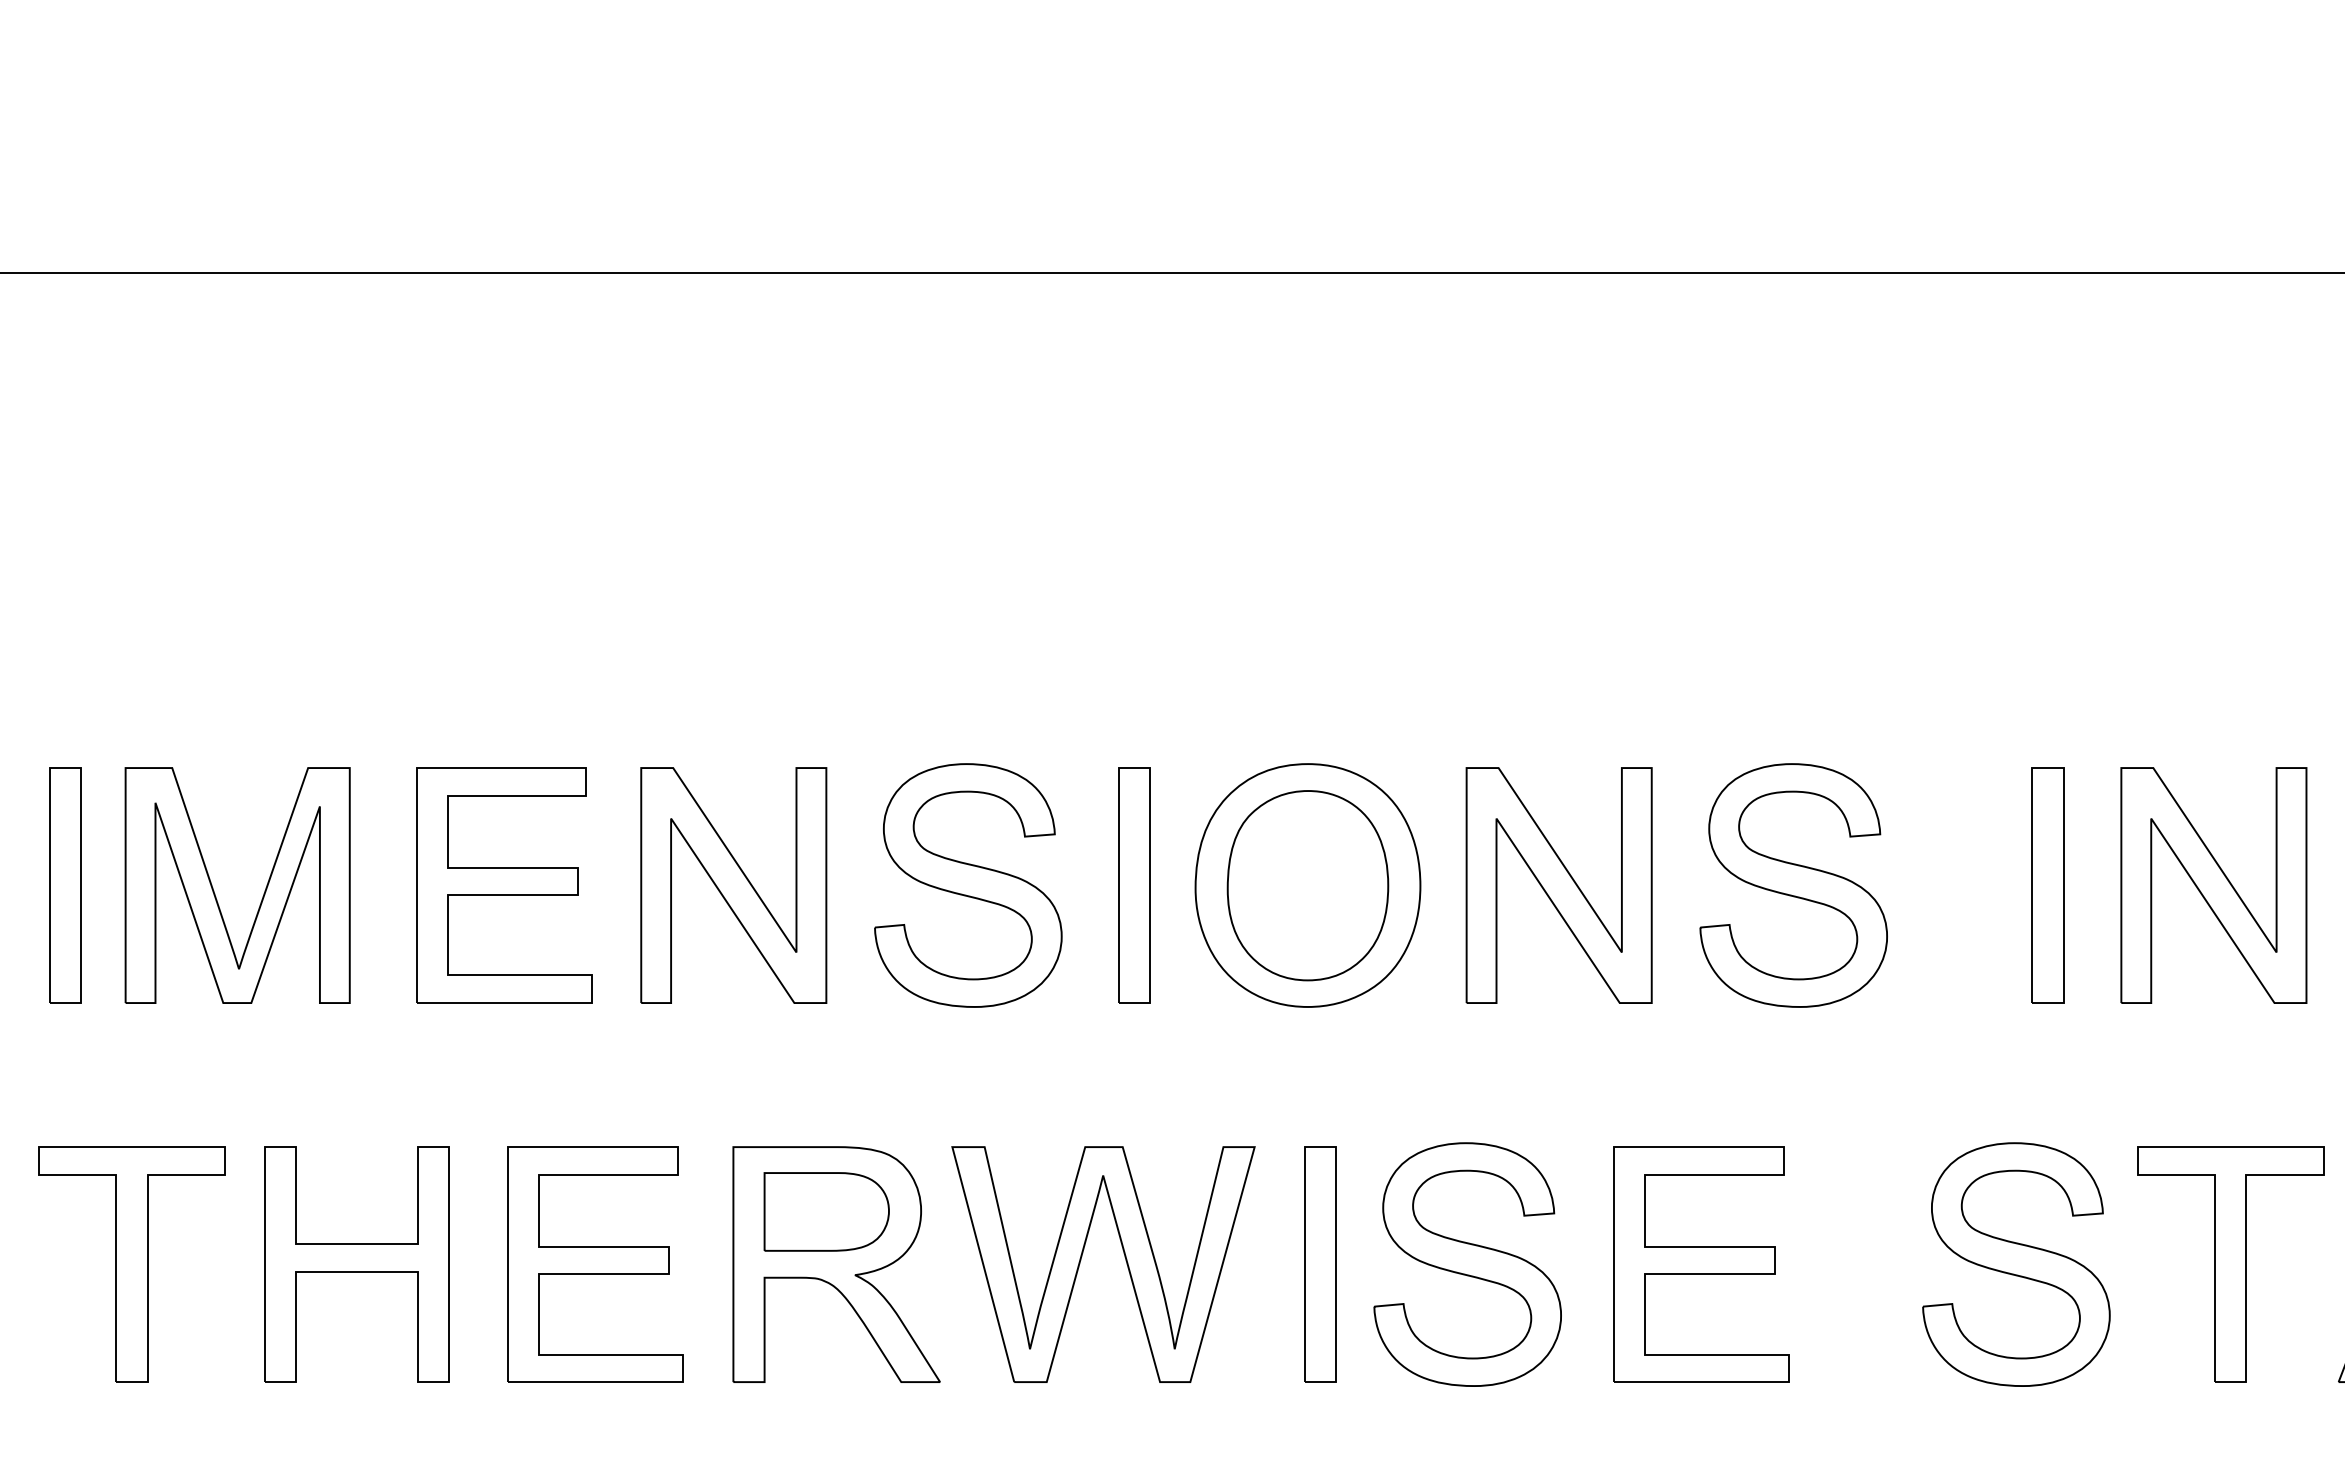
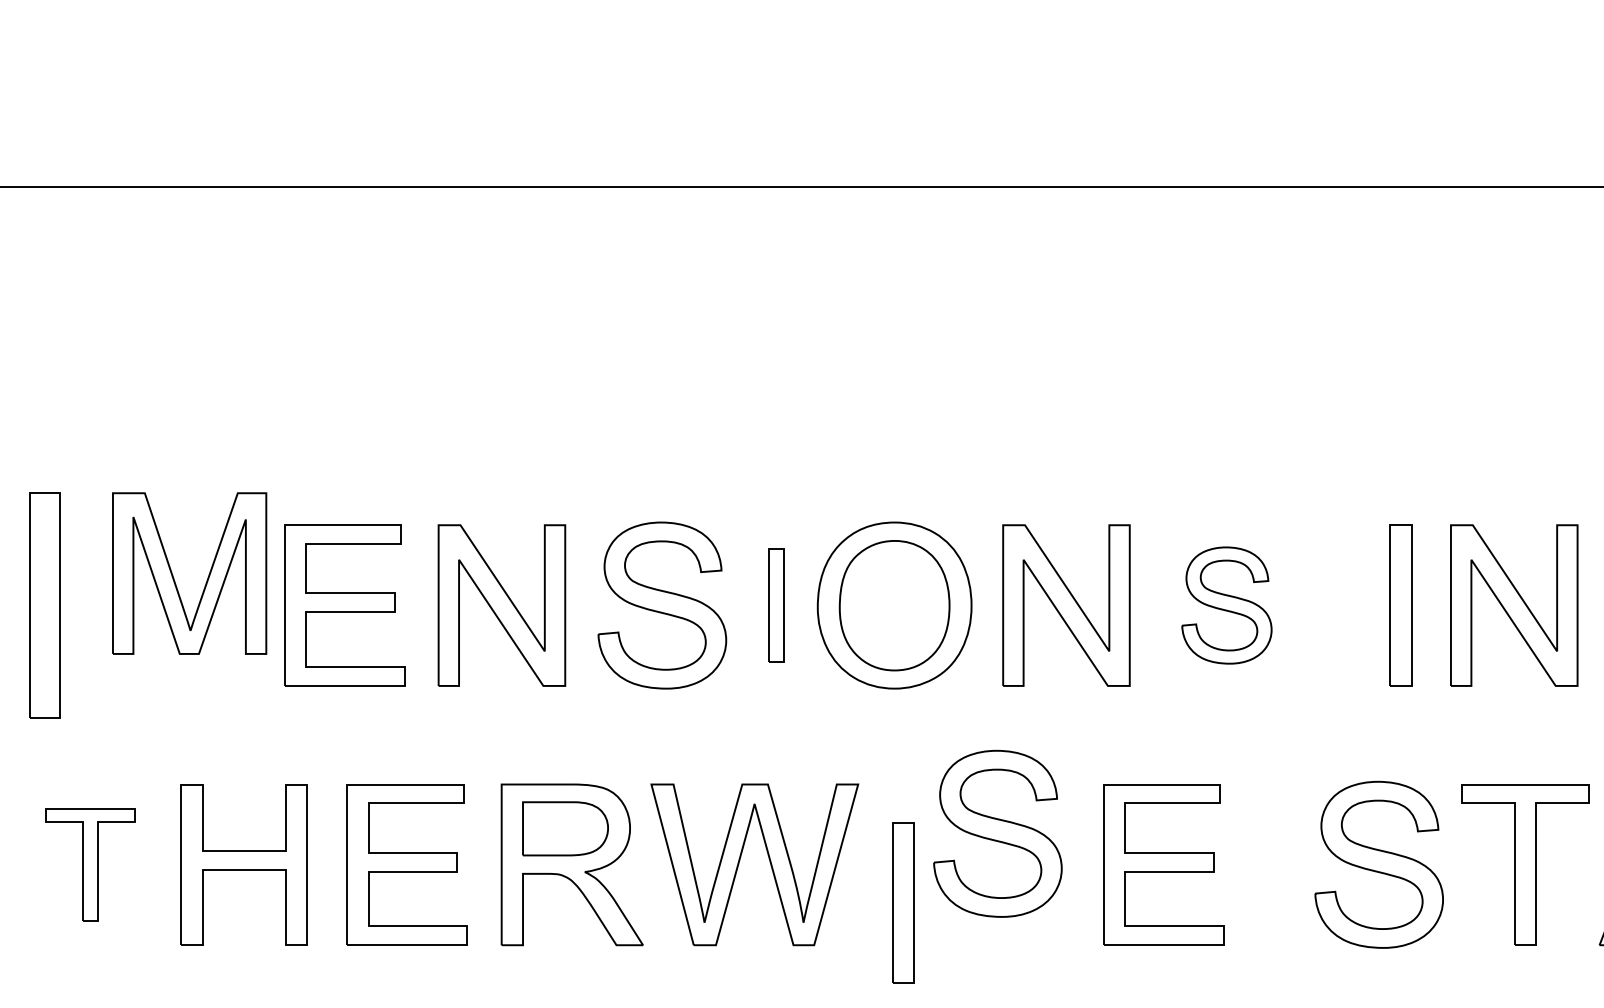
part: (64, 885) -> (44, 605), size x1.4
part: (1135, 885) -> (776, 605), size x0.7
part: (1793, 885) -> (1226, 605), size x0.7
part: (215, 892) -> (174, 578), moved
part: (132, 1264) -> (90, 864), size x0.7
part: (1320, 1264) -> (903, 902), moved
part: (1467, 1264) -> (997, 833), moved

